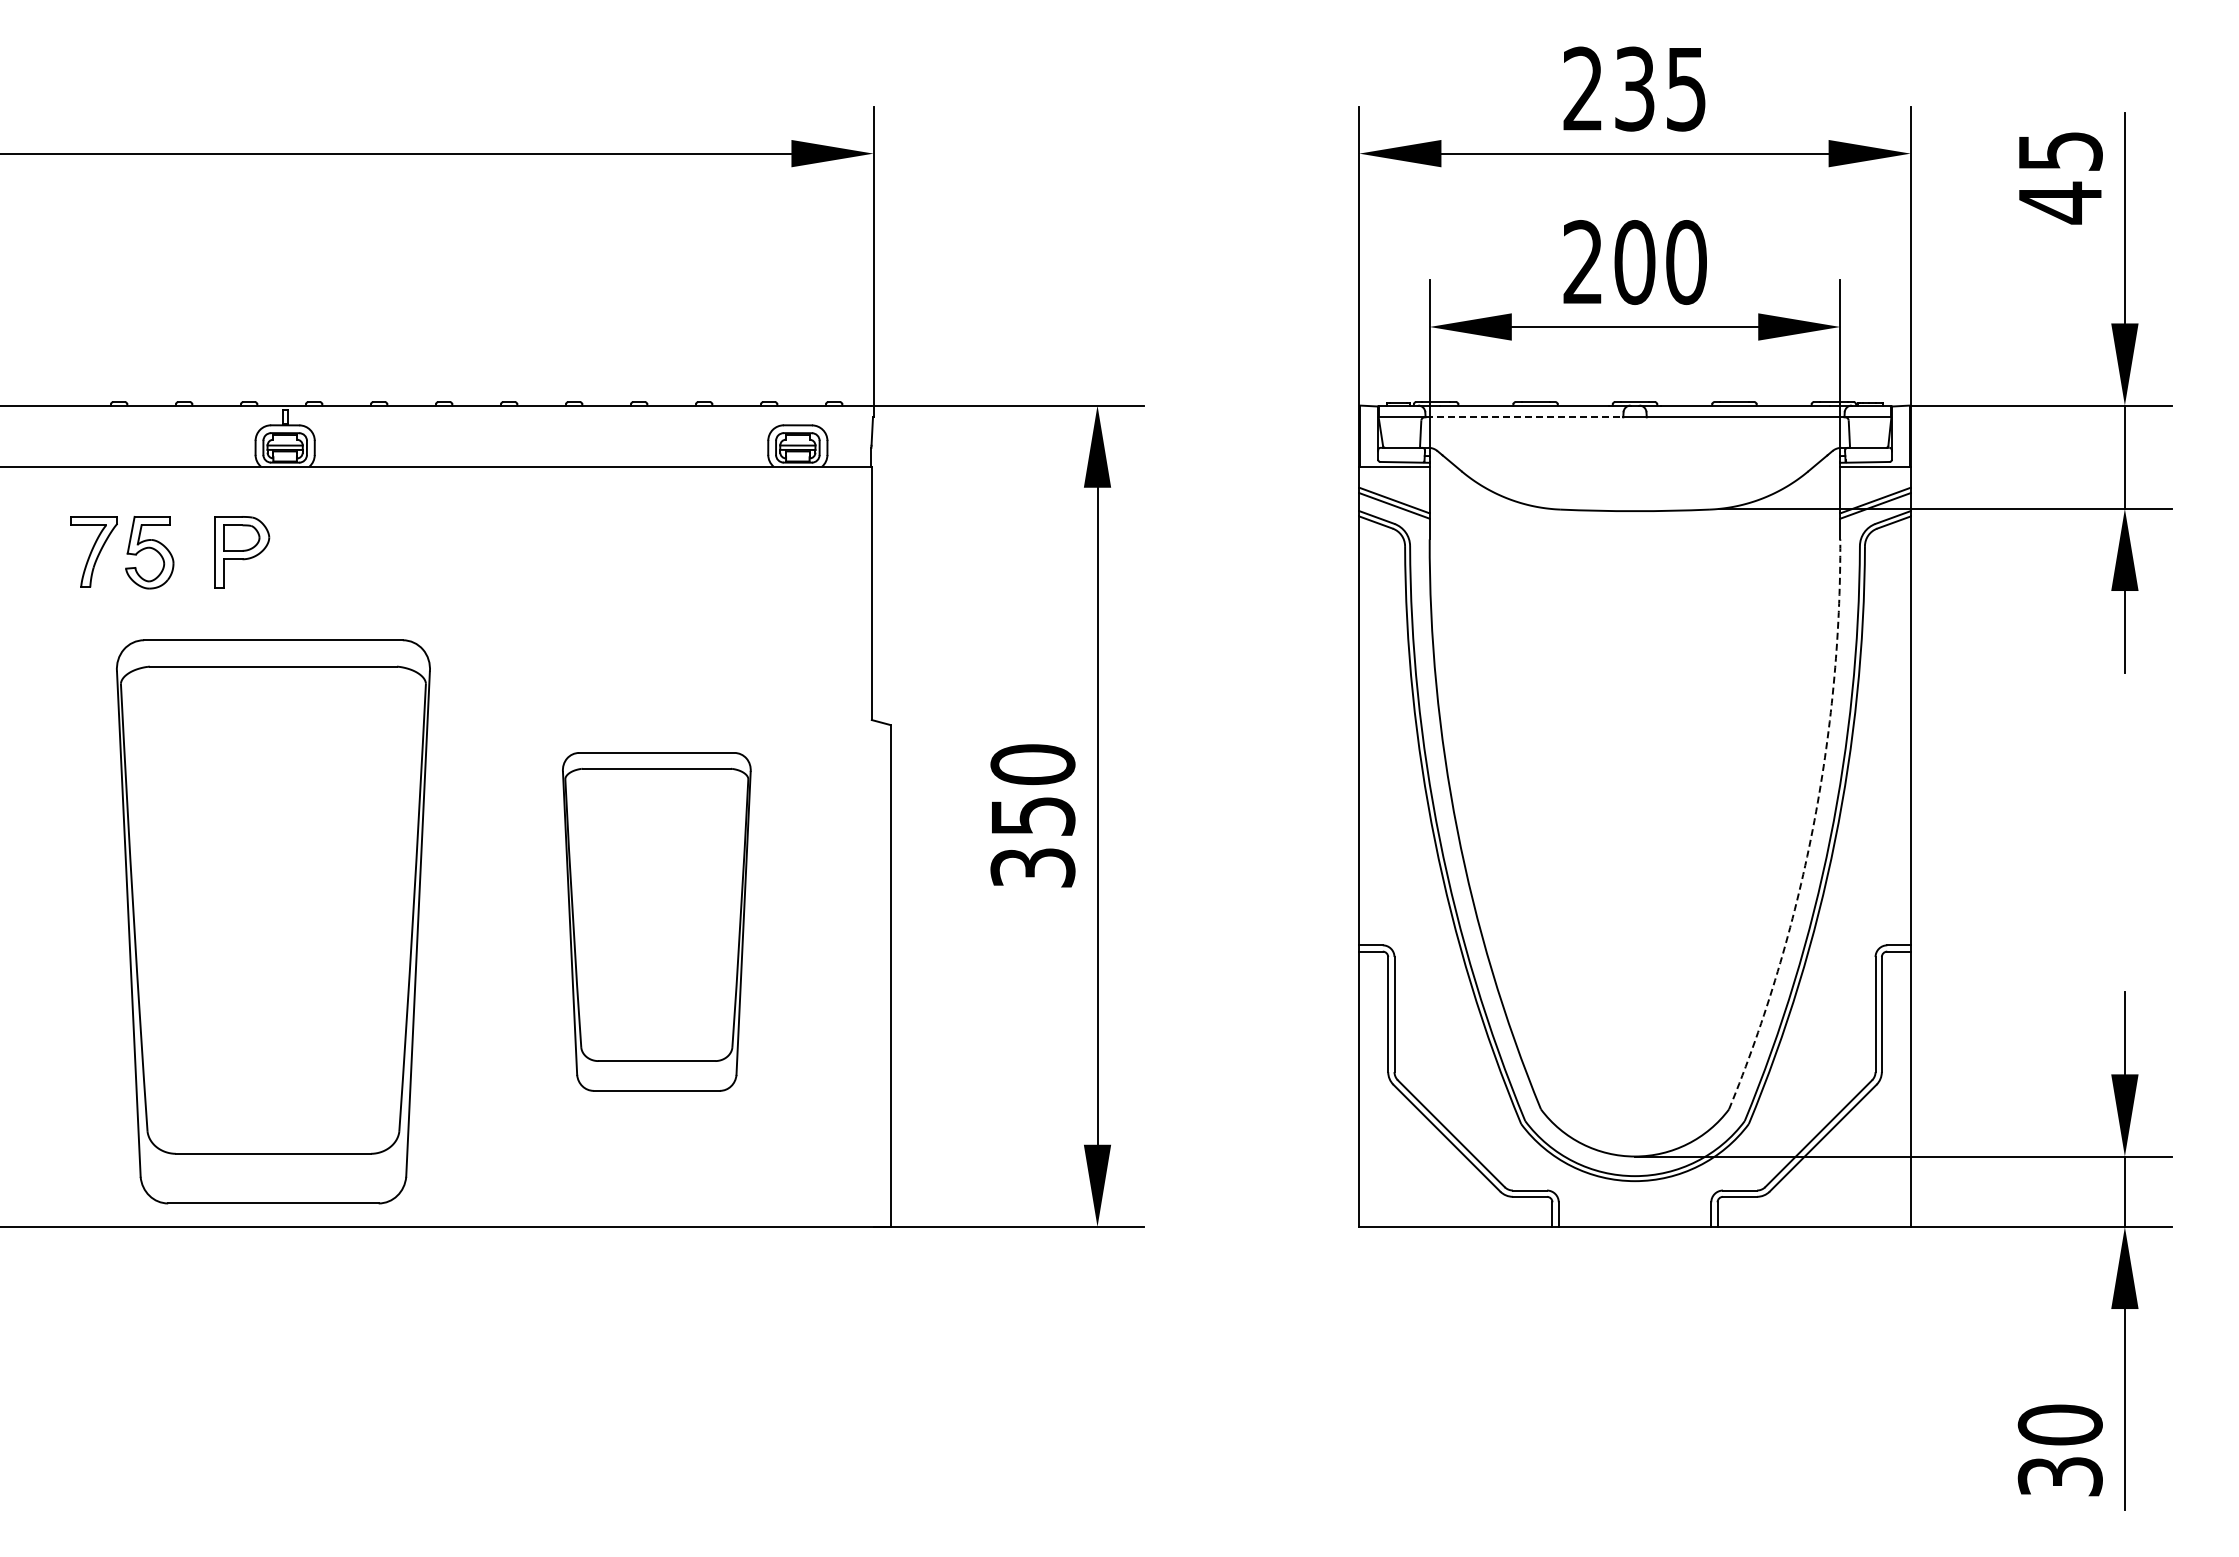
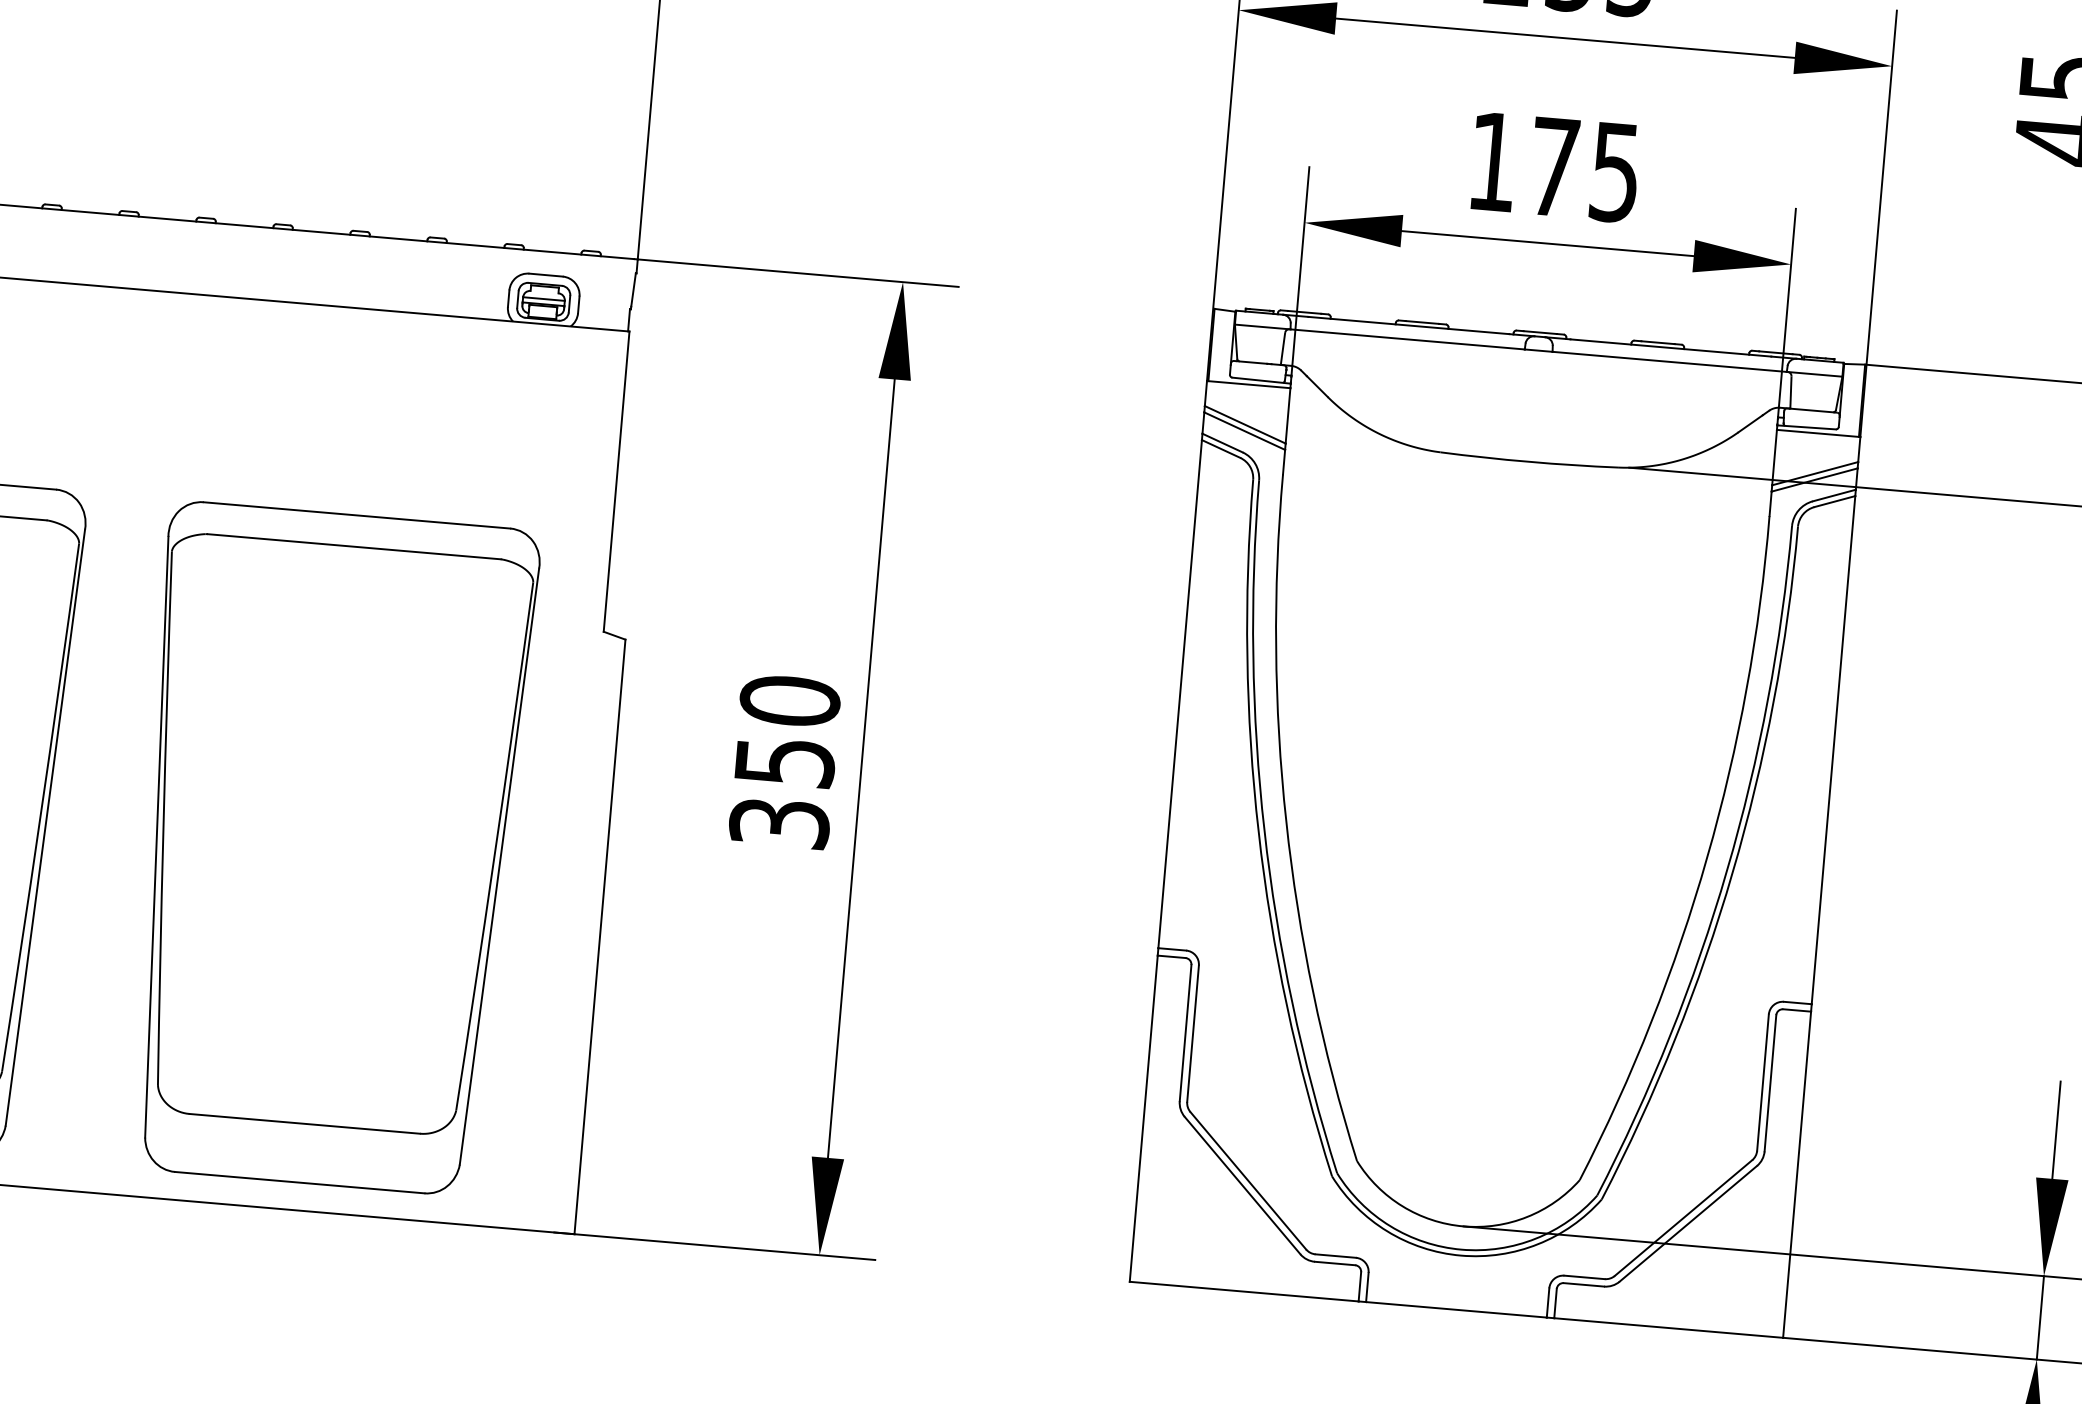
text: (1634, 262) -> (1553, 167), 200 -> 175
line: (1524, 417) -> (1407, 339), dashed -> solid
arc: (1812, 829) -> (1707, 856), dashed -> solid
part: (656, 921) -> (328, 848), size x1.67

